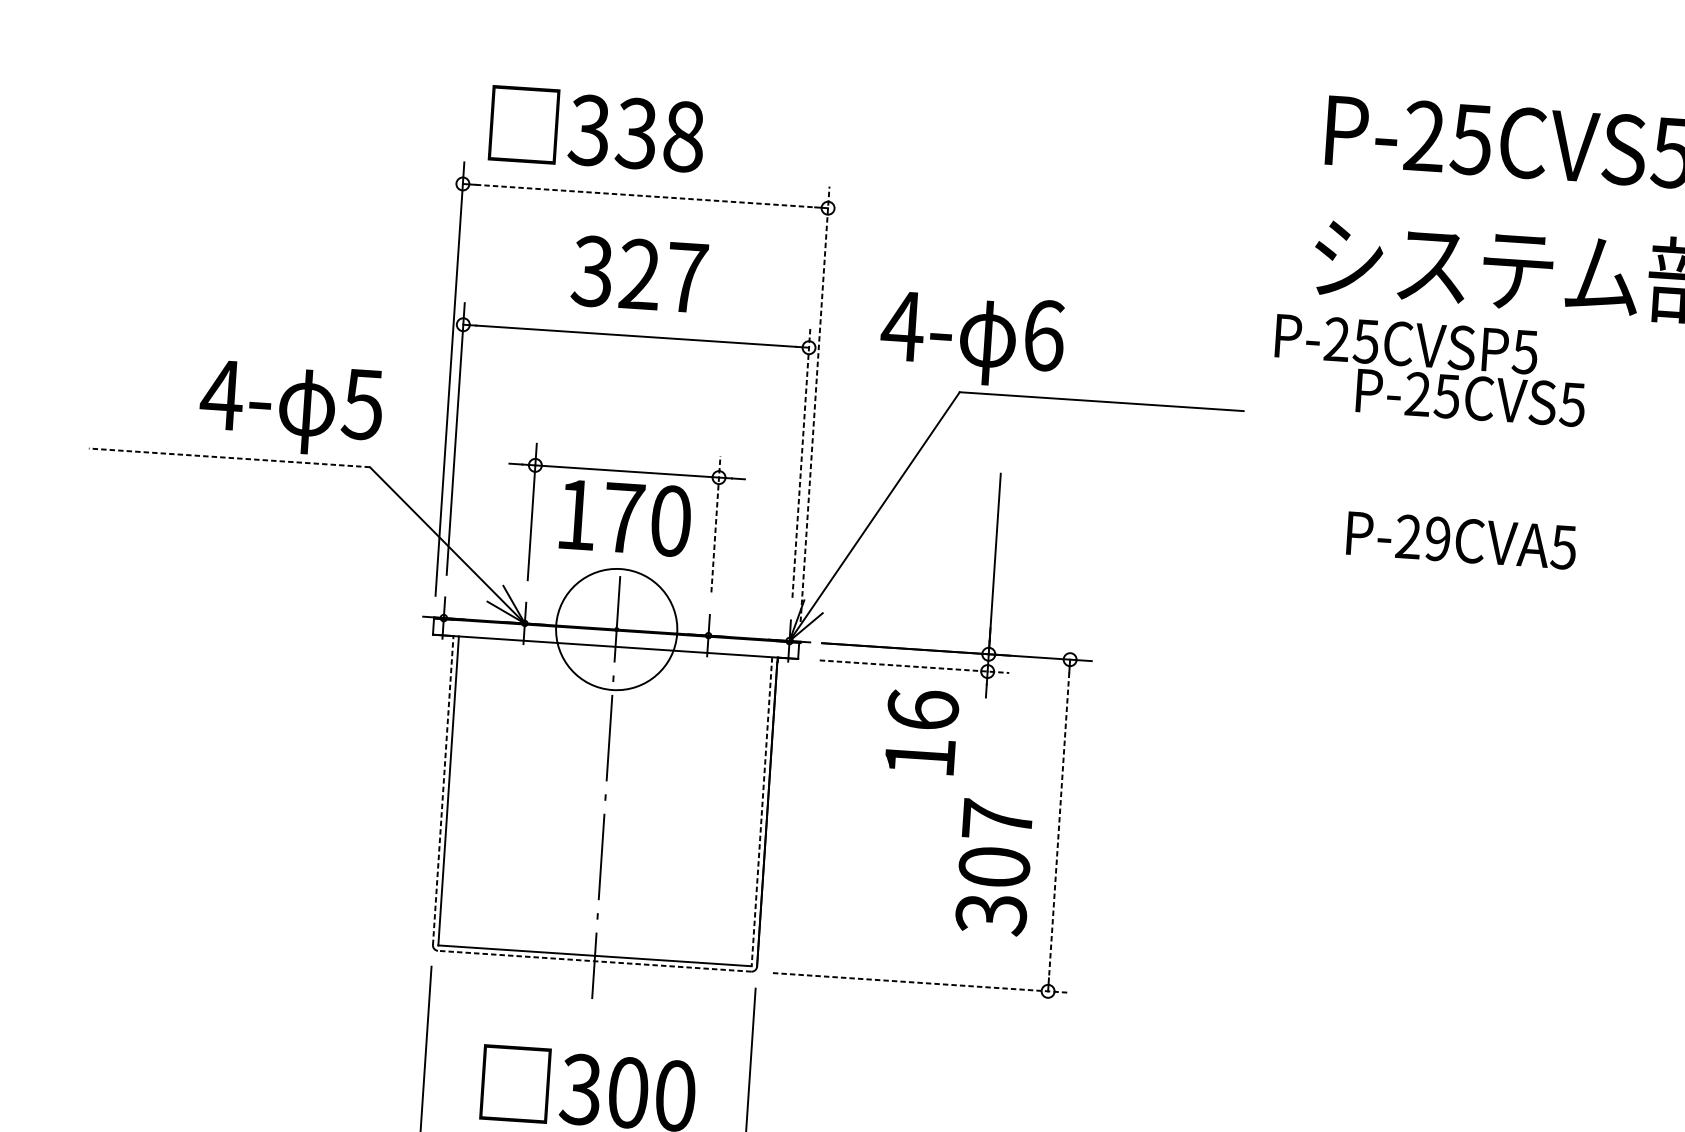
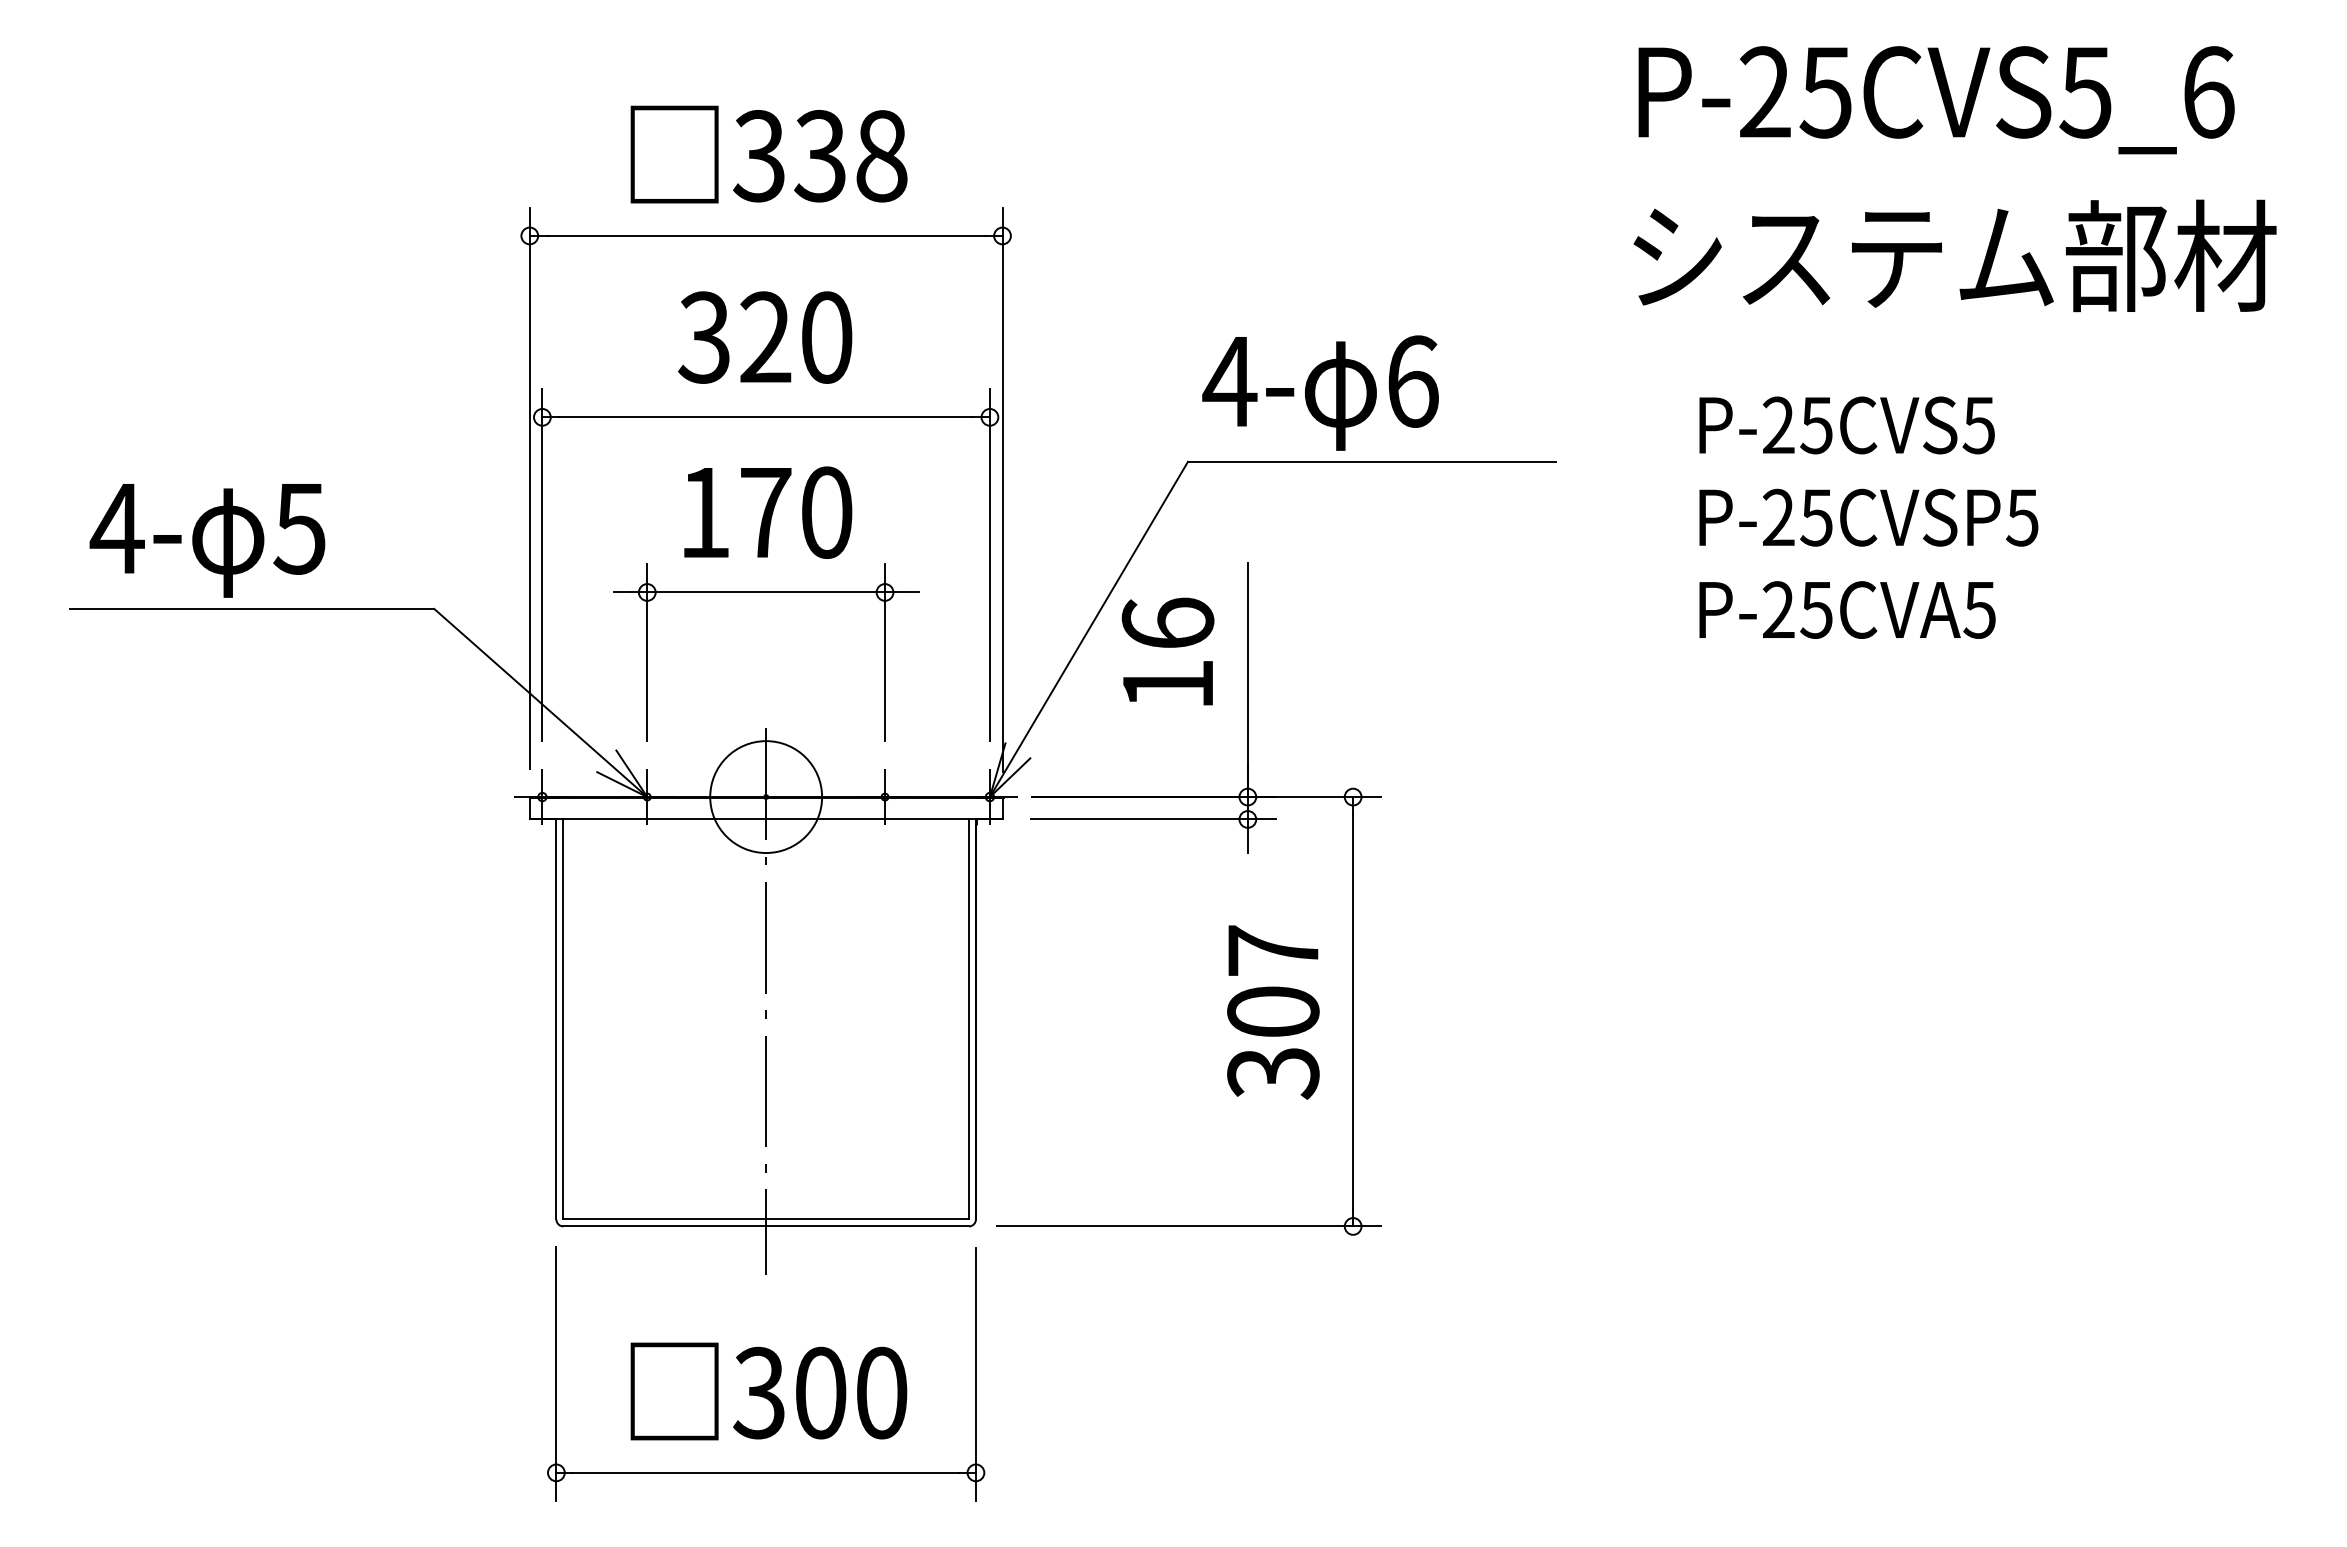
text: (596, 129) -> (768, 154), moved
line: (645, 195) -> (766, 235), dashed -> solid
text: (687, 277) -> (827, 337), 327 -> 320
text: (972, 339) -> (1320, 392), moved
text: (1406, 344) -> (1868, 517), moved
line: (815, 404) -> (1002, 489), dashed -> solid
text: (290, 408) -> (207, 540), moved
line: (229, 457) -> (252, 608), dashed -> solid
line: (801, 462) -> (989, 565), dashed -> solid
text: (625, 517) -> (768, 512), moved
line: (716, 523) -> (885, 652), dashed -> solid
text: (1437, 538) -> (1816, 609), P-29CVA5 -> P-25CVA5
circle: (616, 629) -> (766, 797), size x0.71
line: (914, 666) -> (1153, 819), dashed -> solid
text: (921, 731) -> (1167, 651), moved
line: (443, 790) -> (556, 1019), dashed -> solid
line: (761, 811) -> (968, 1019), dashed -> solid
line: (1059, 825) -> (1353, 1011), dashed -> solid
text: (994, 867) -> (1273, 1012), moved
line: (594, 961) -> (766, 1226), dashed -> solid
line: (921, 983) -> (1189, 1226), dashed -> solid

